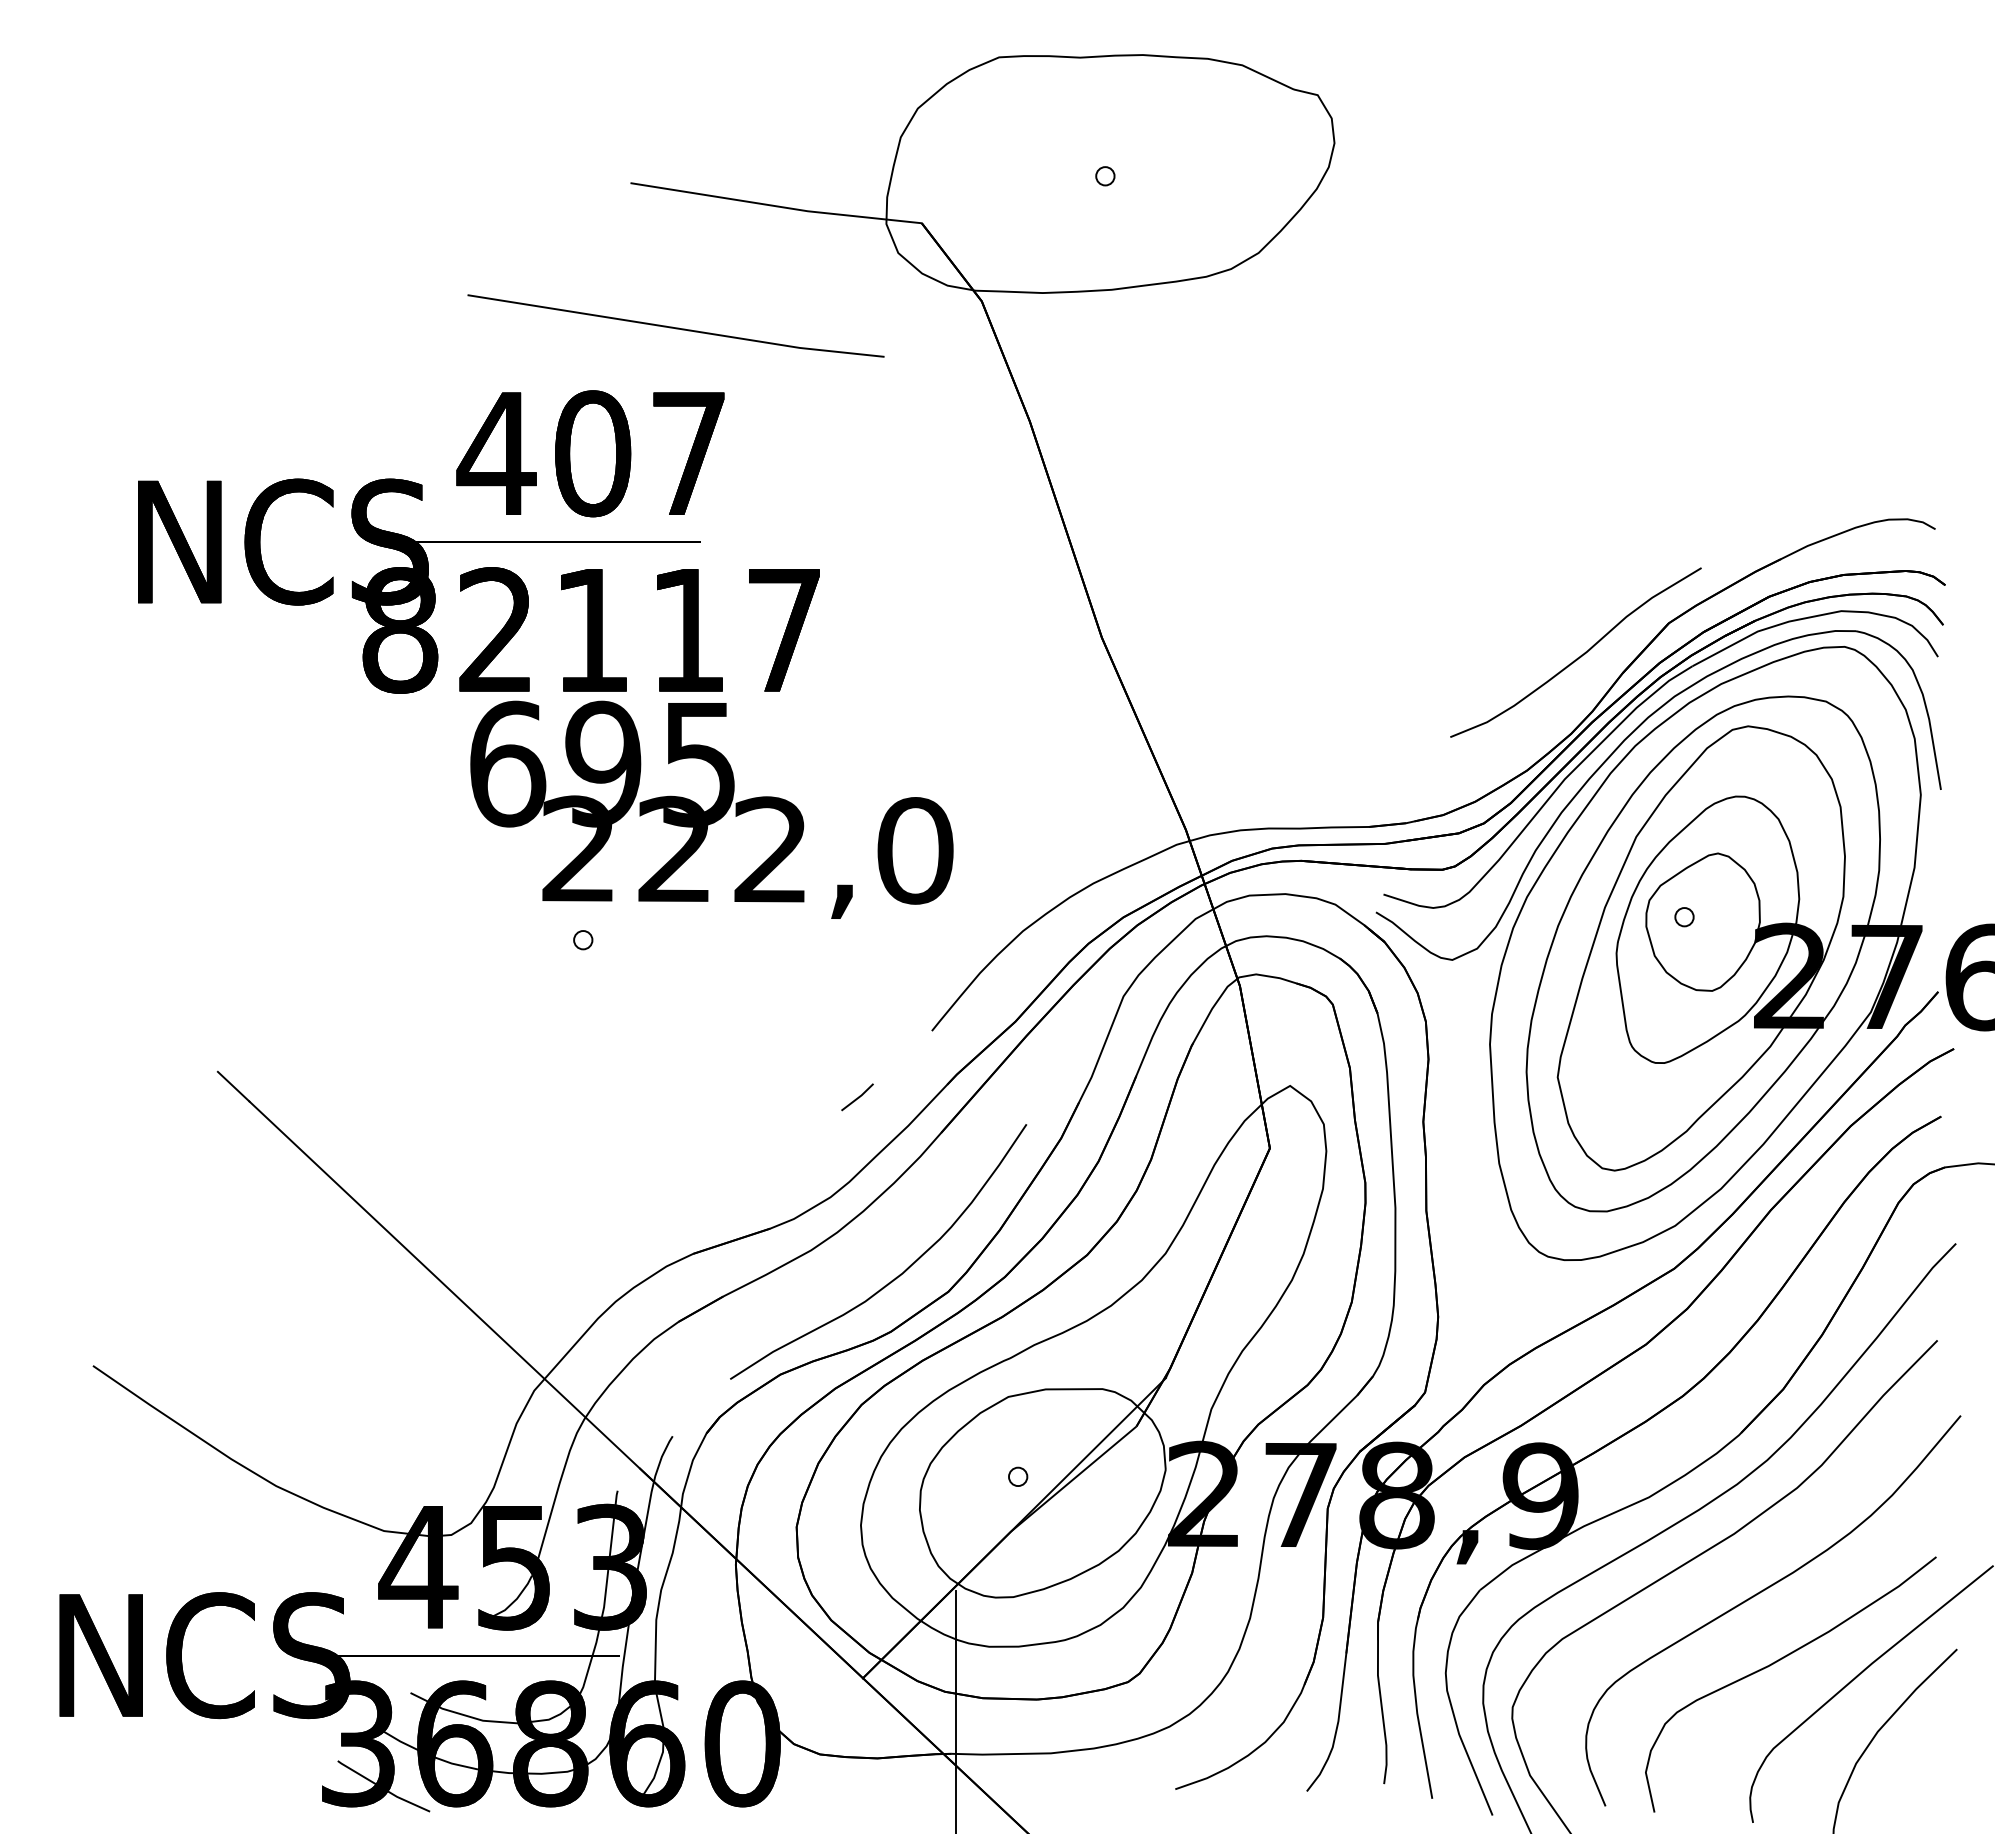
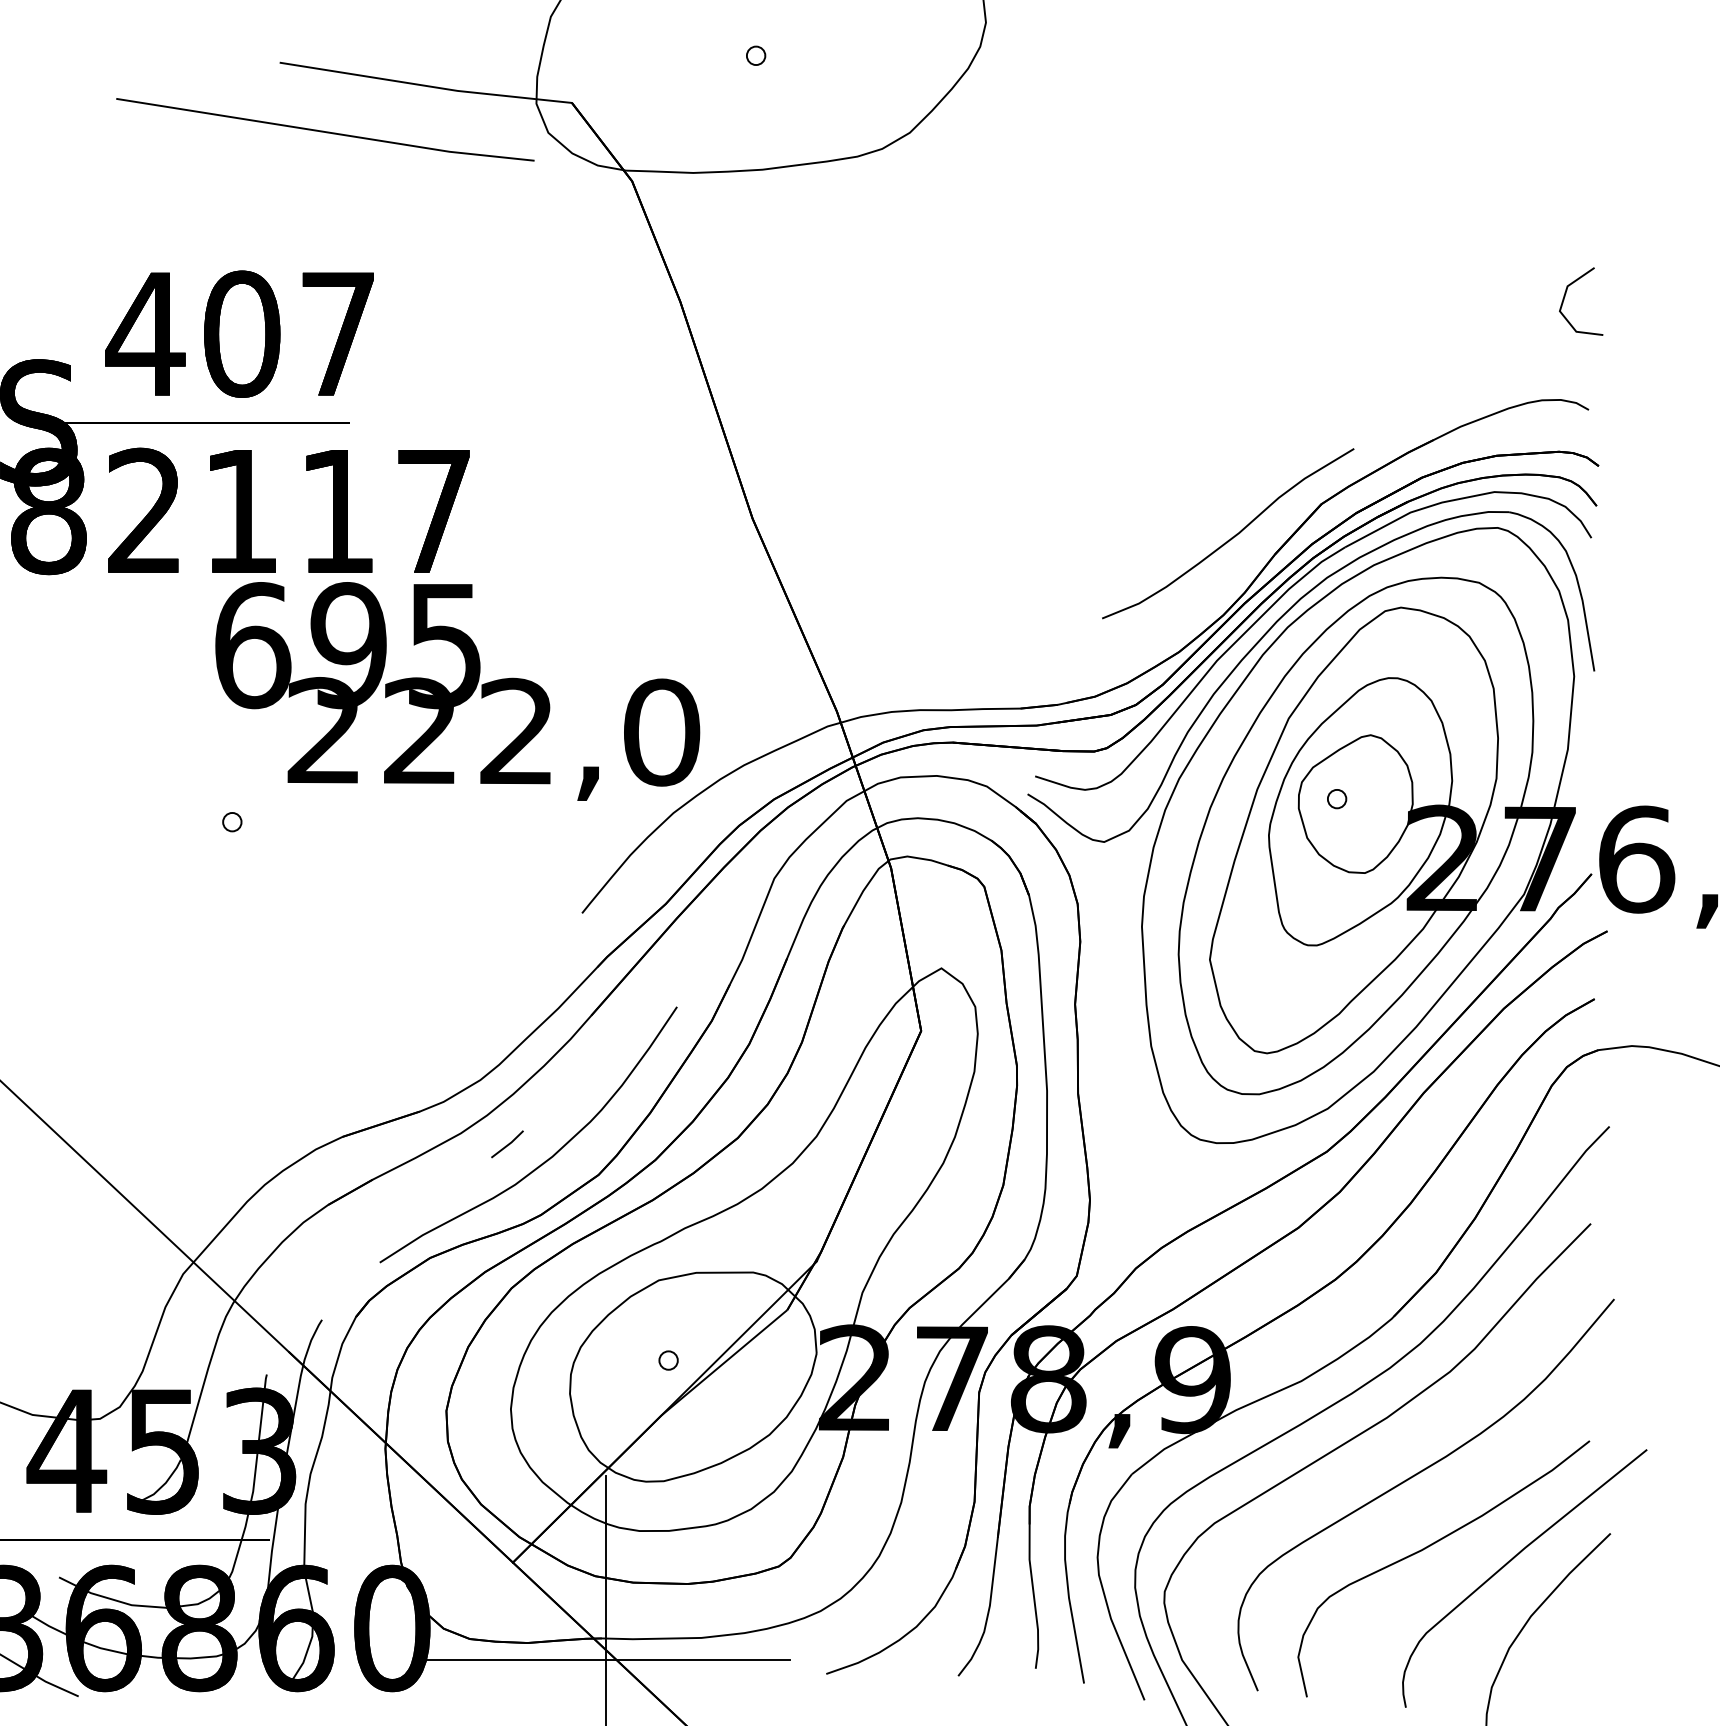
line: (675, 327) -> (324, 131), moved
line: (1912, 415) -> (1565, 295), added
text: (711, 809) -> (457, 691), moved
line: (857, 1097) -> (507, 1144), moved
line: (955, 1774) -> (605, 1659), added

